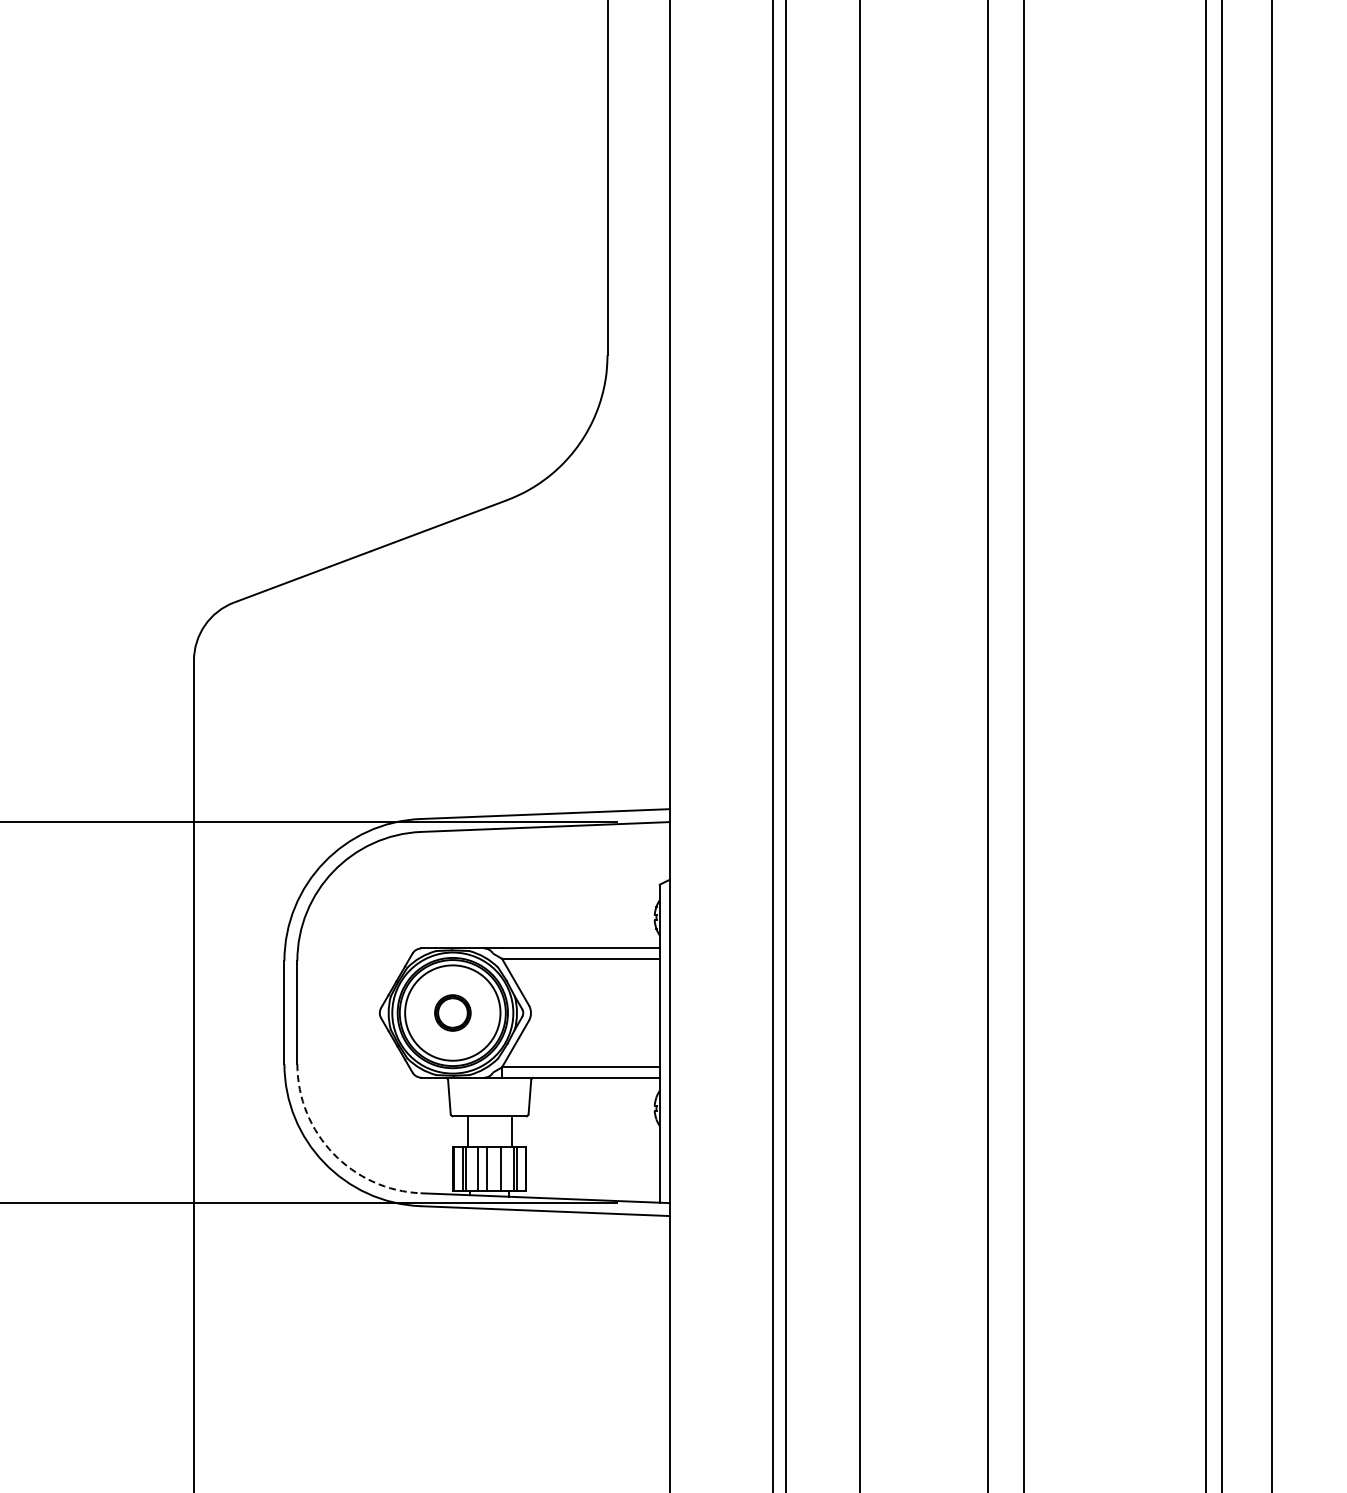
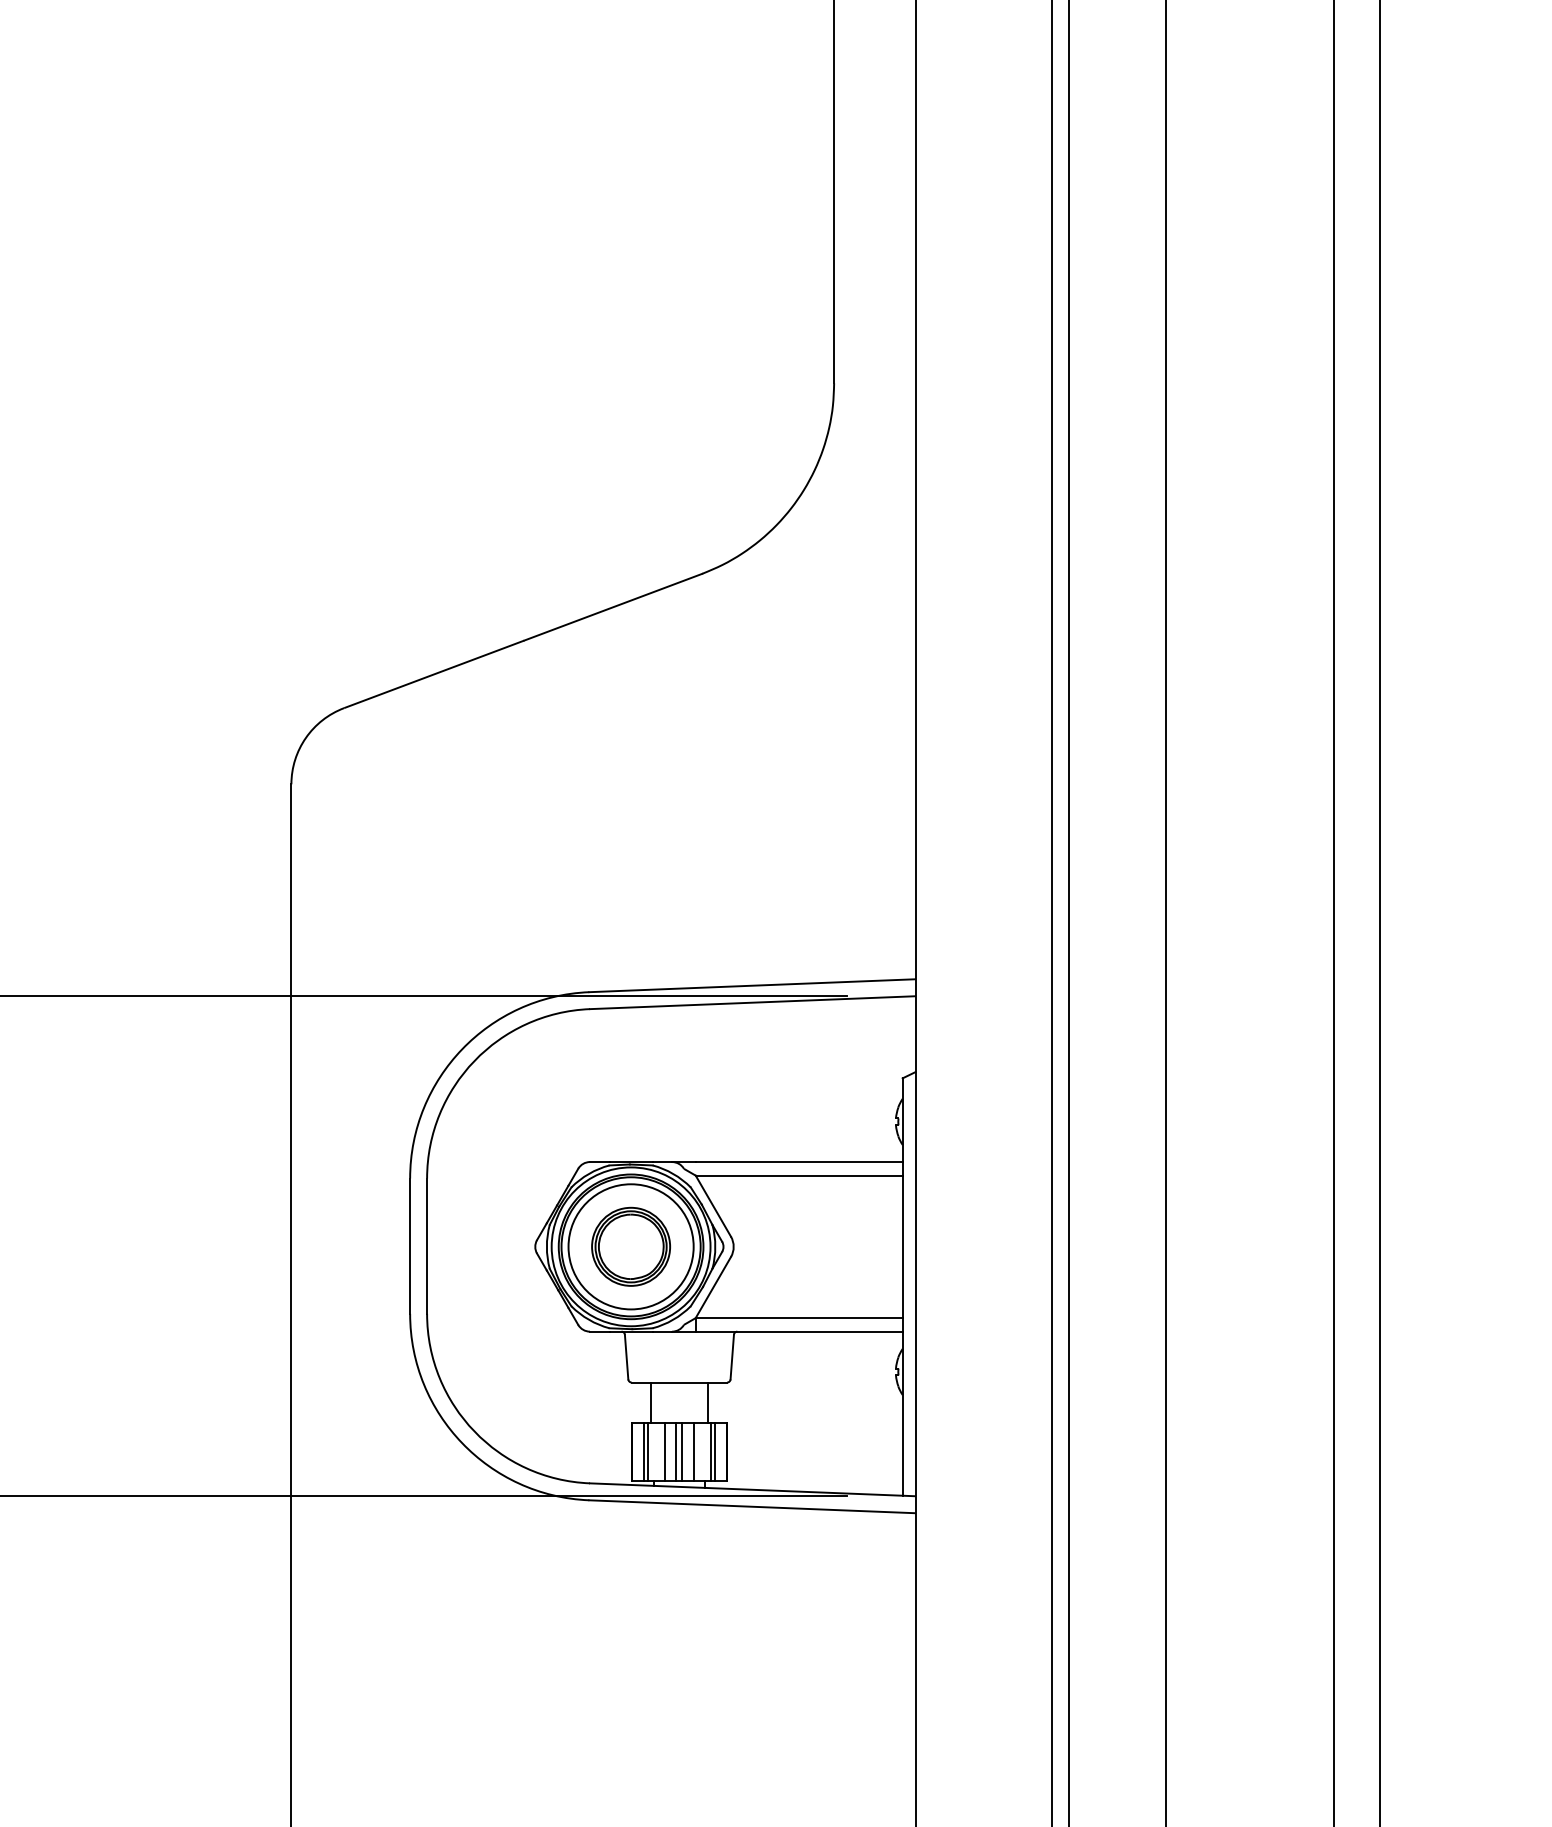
part: (452, 1012) -> (630, 1246), size x1.67
arc: (333, 1153) -> (474, 1431), dashed -> solid
line: (491, 1169) -> (681, 1452), added

